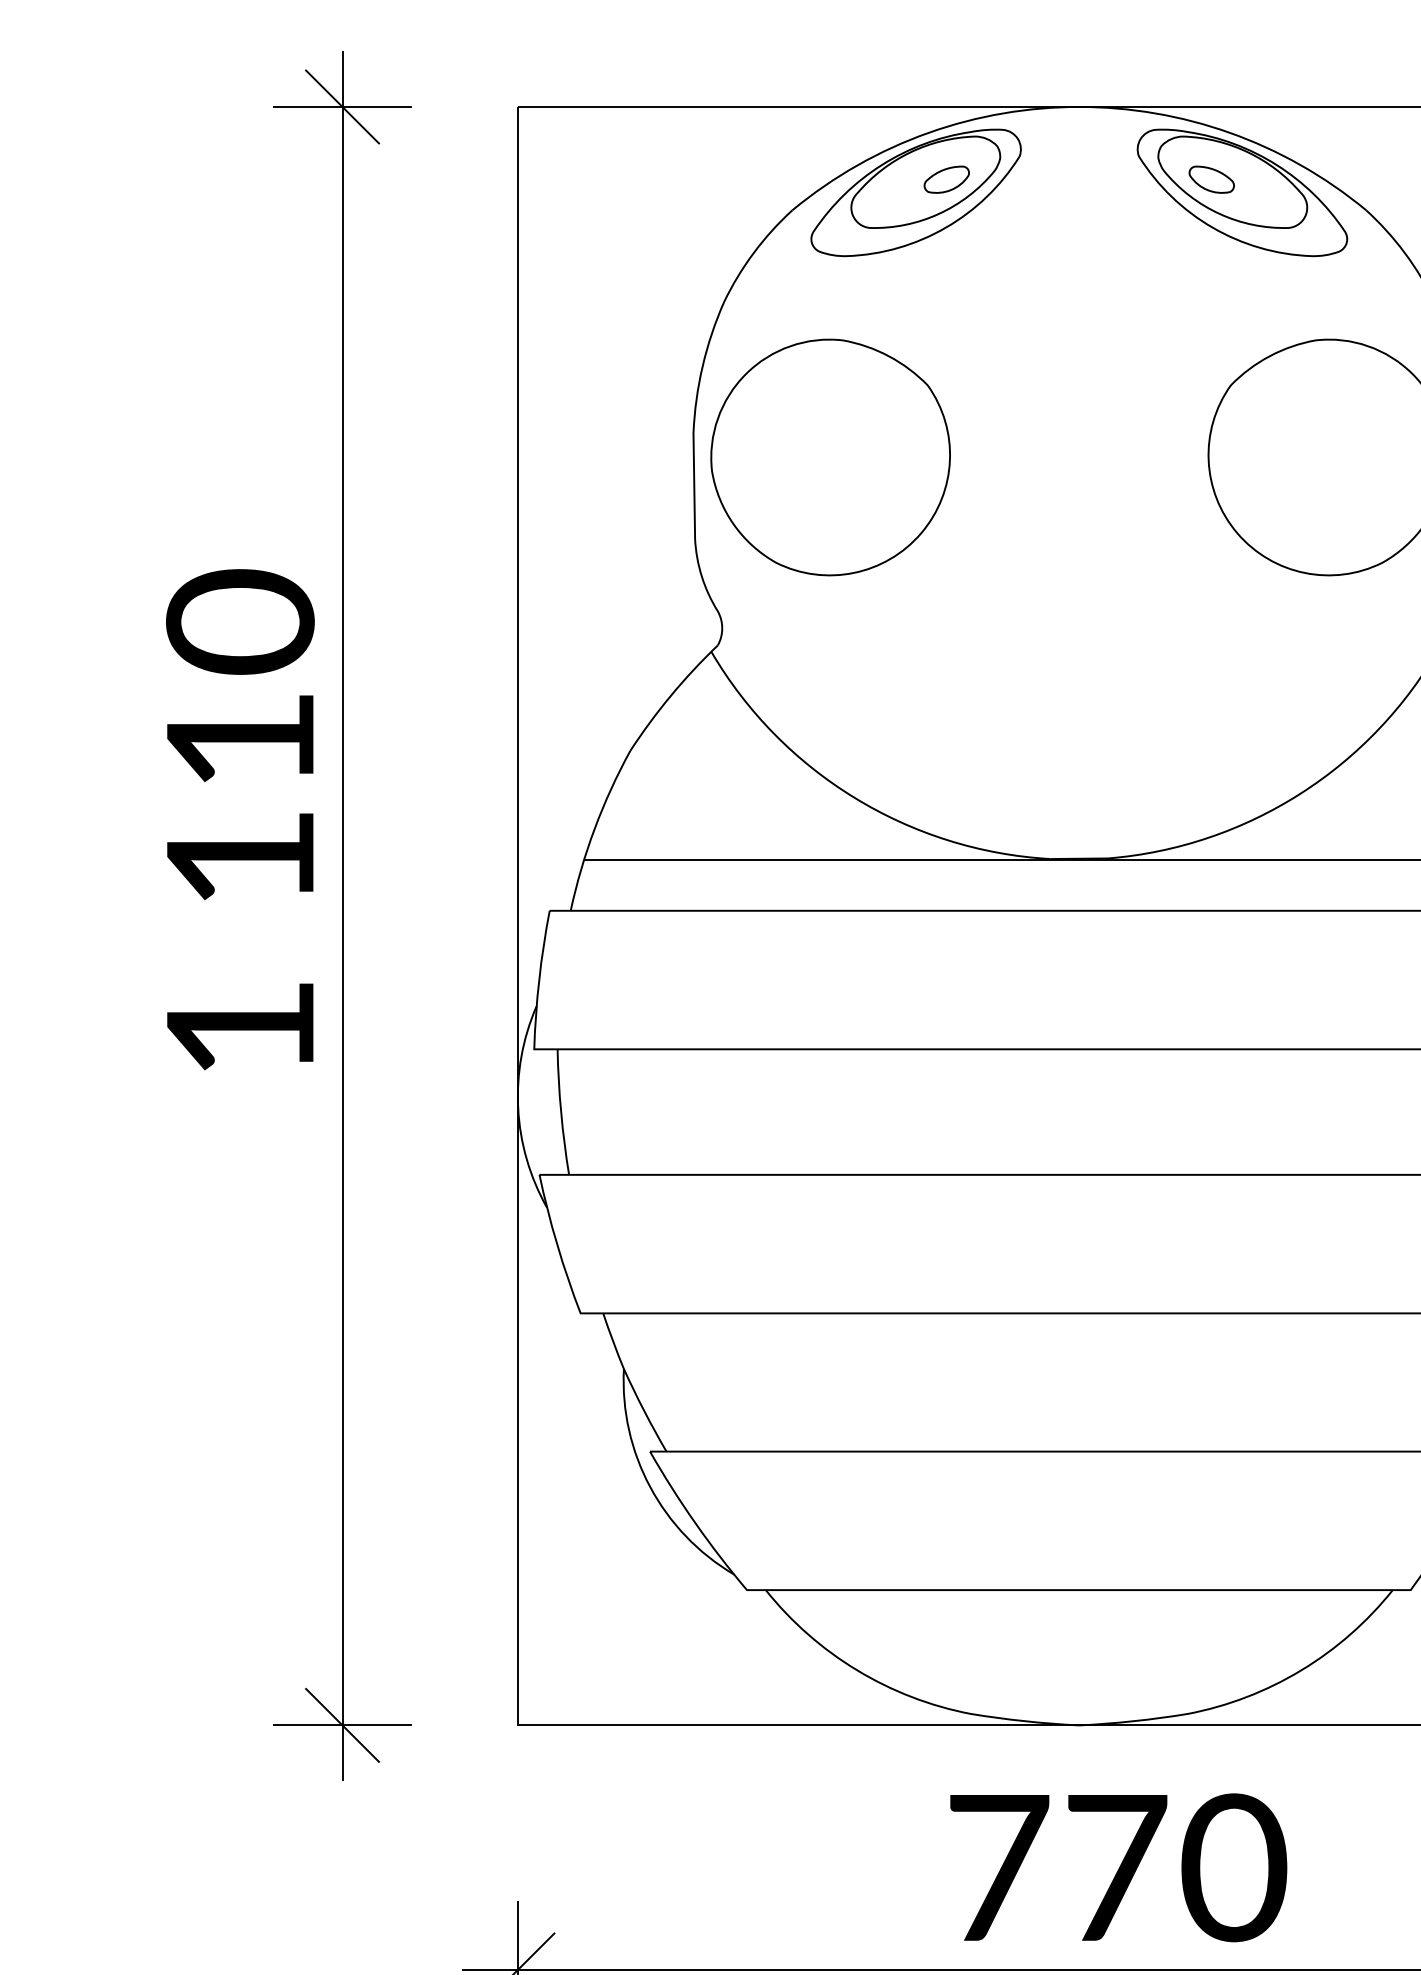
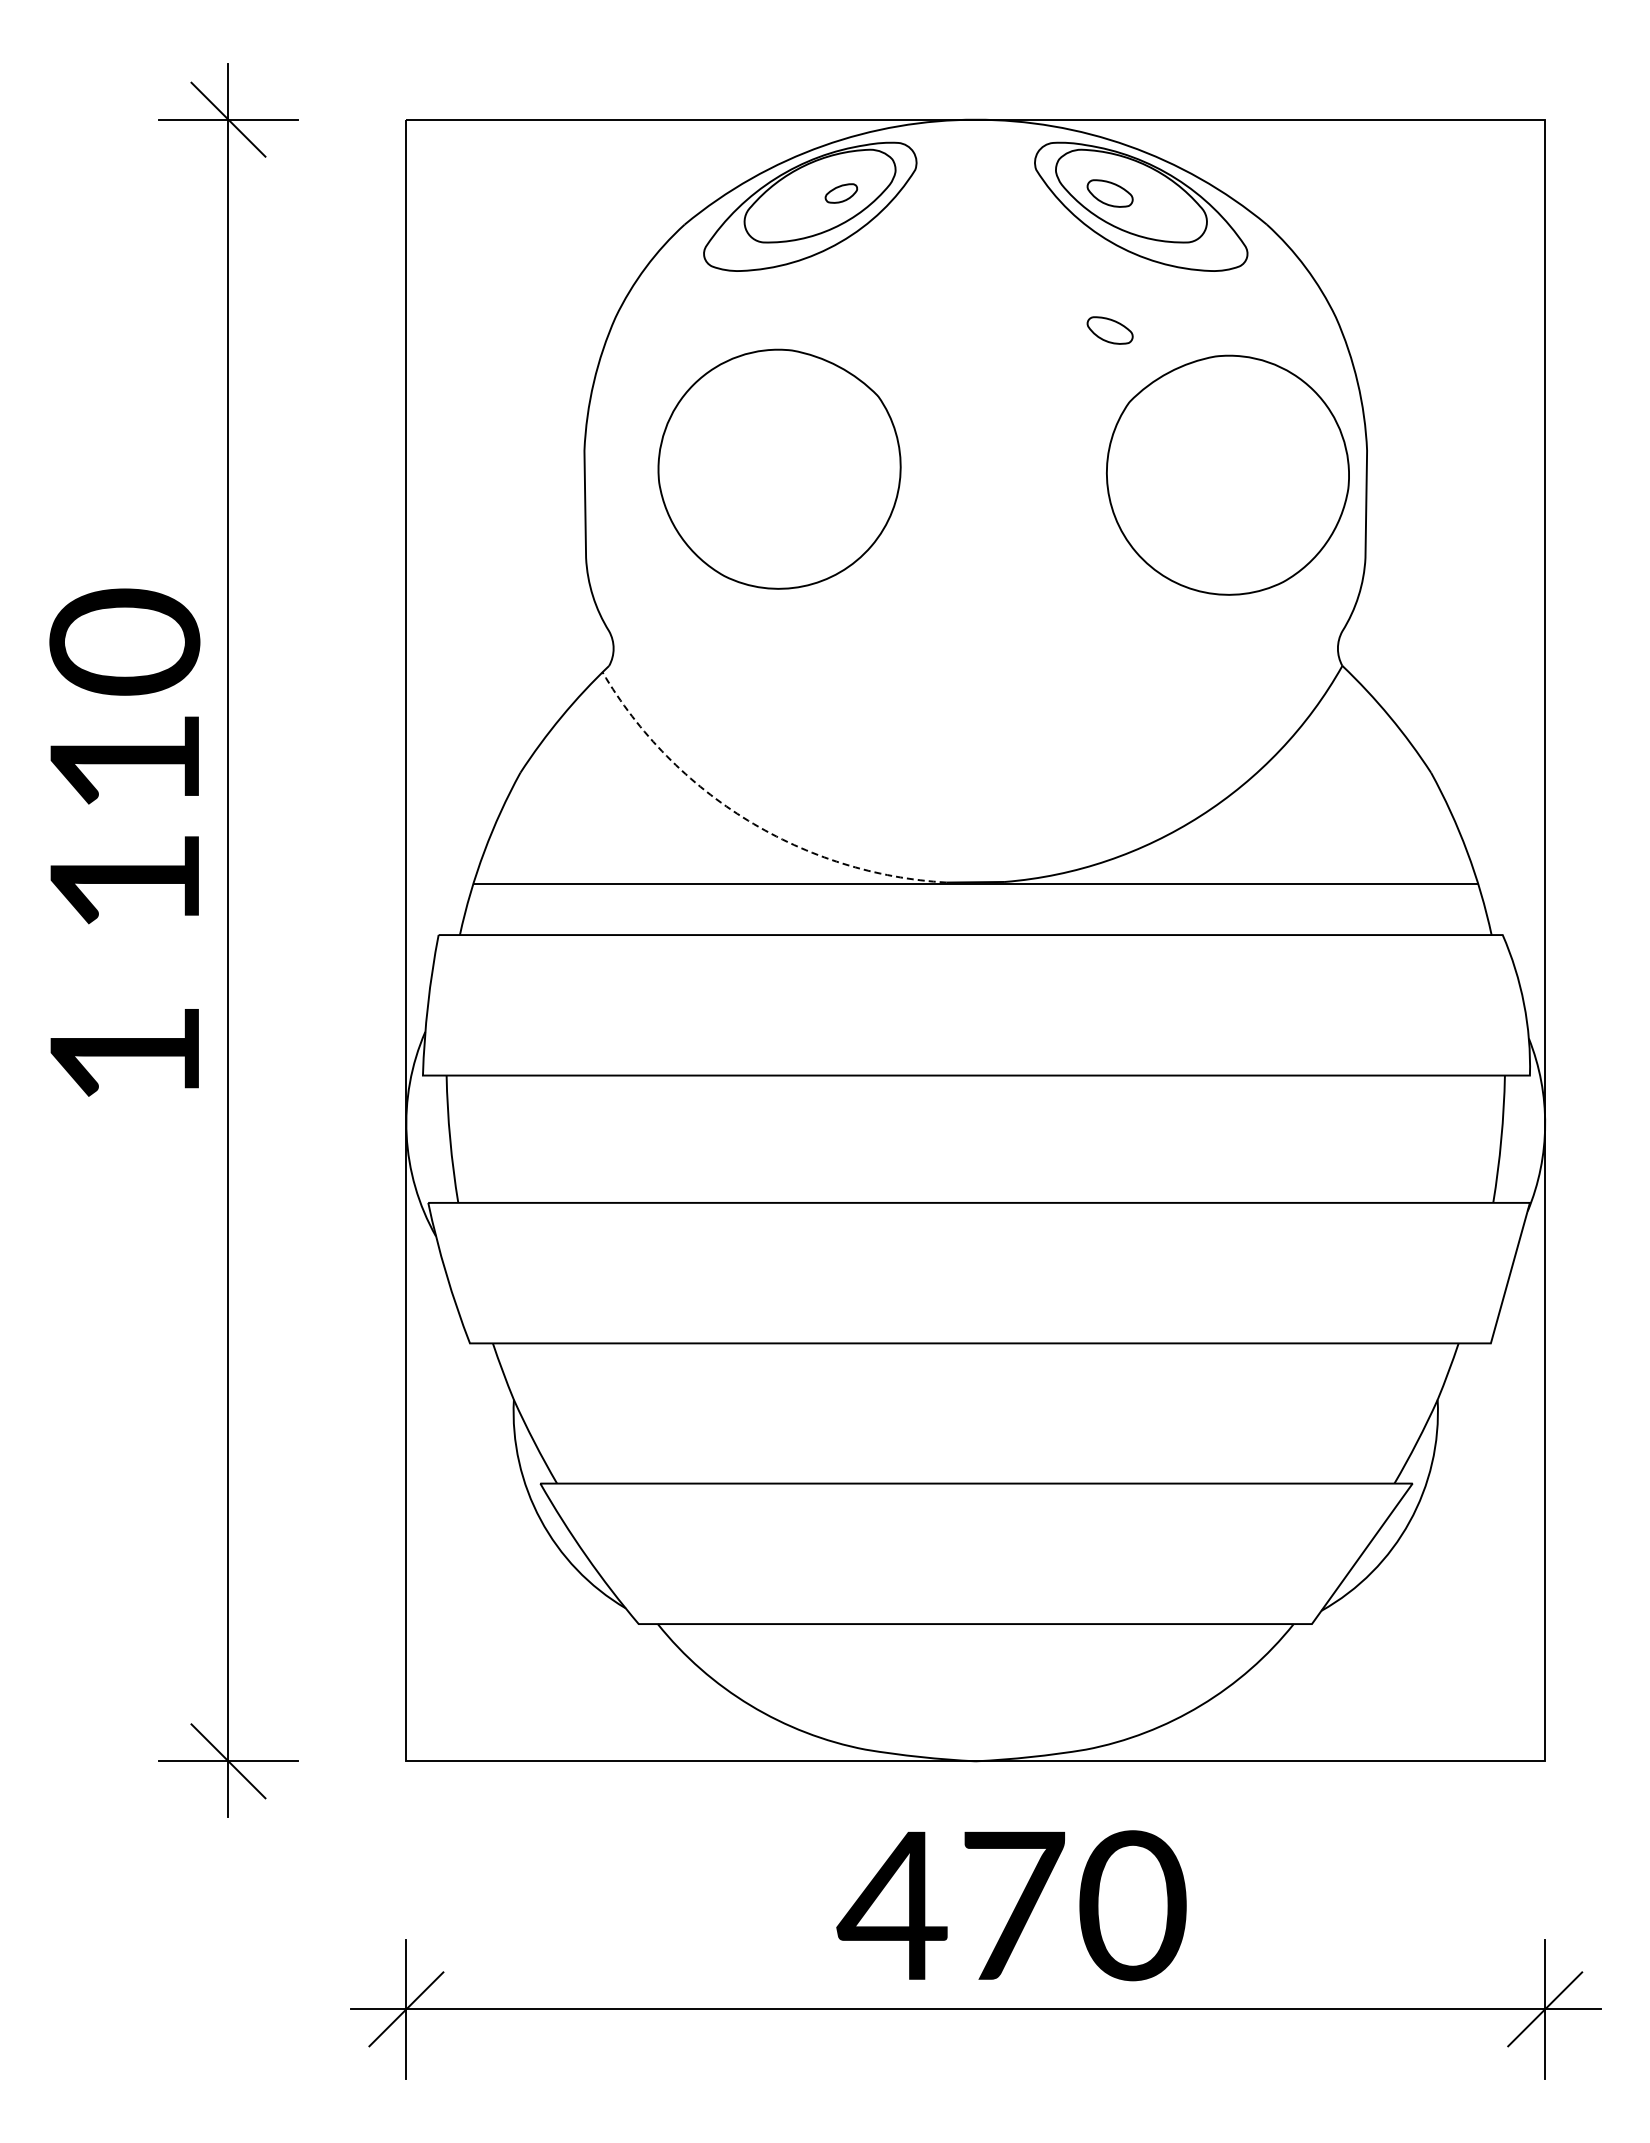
part: (946, 179) -> (841, 193), size x0.7
part: (1211, 314) -> (1109, 330), added
part: (830, 456) -> (779, 468), moved
line: (855, 797) -> (748, 820), solid -> dashed
text: (996, 1867) -> (891, 1905), 770 -> 470

